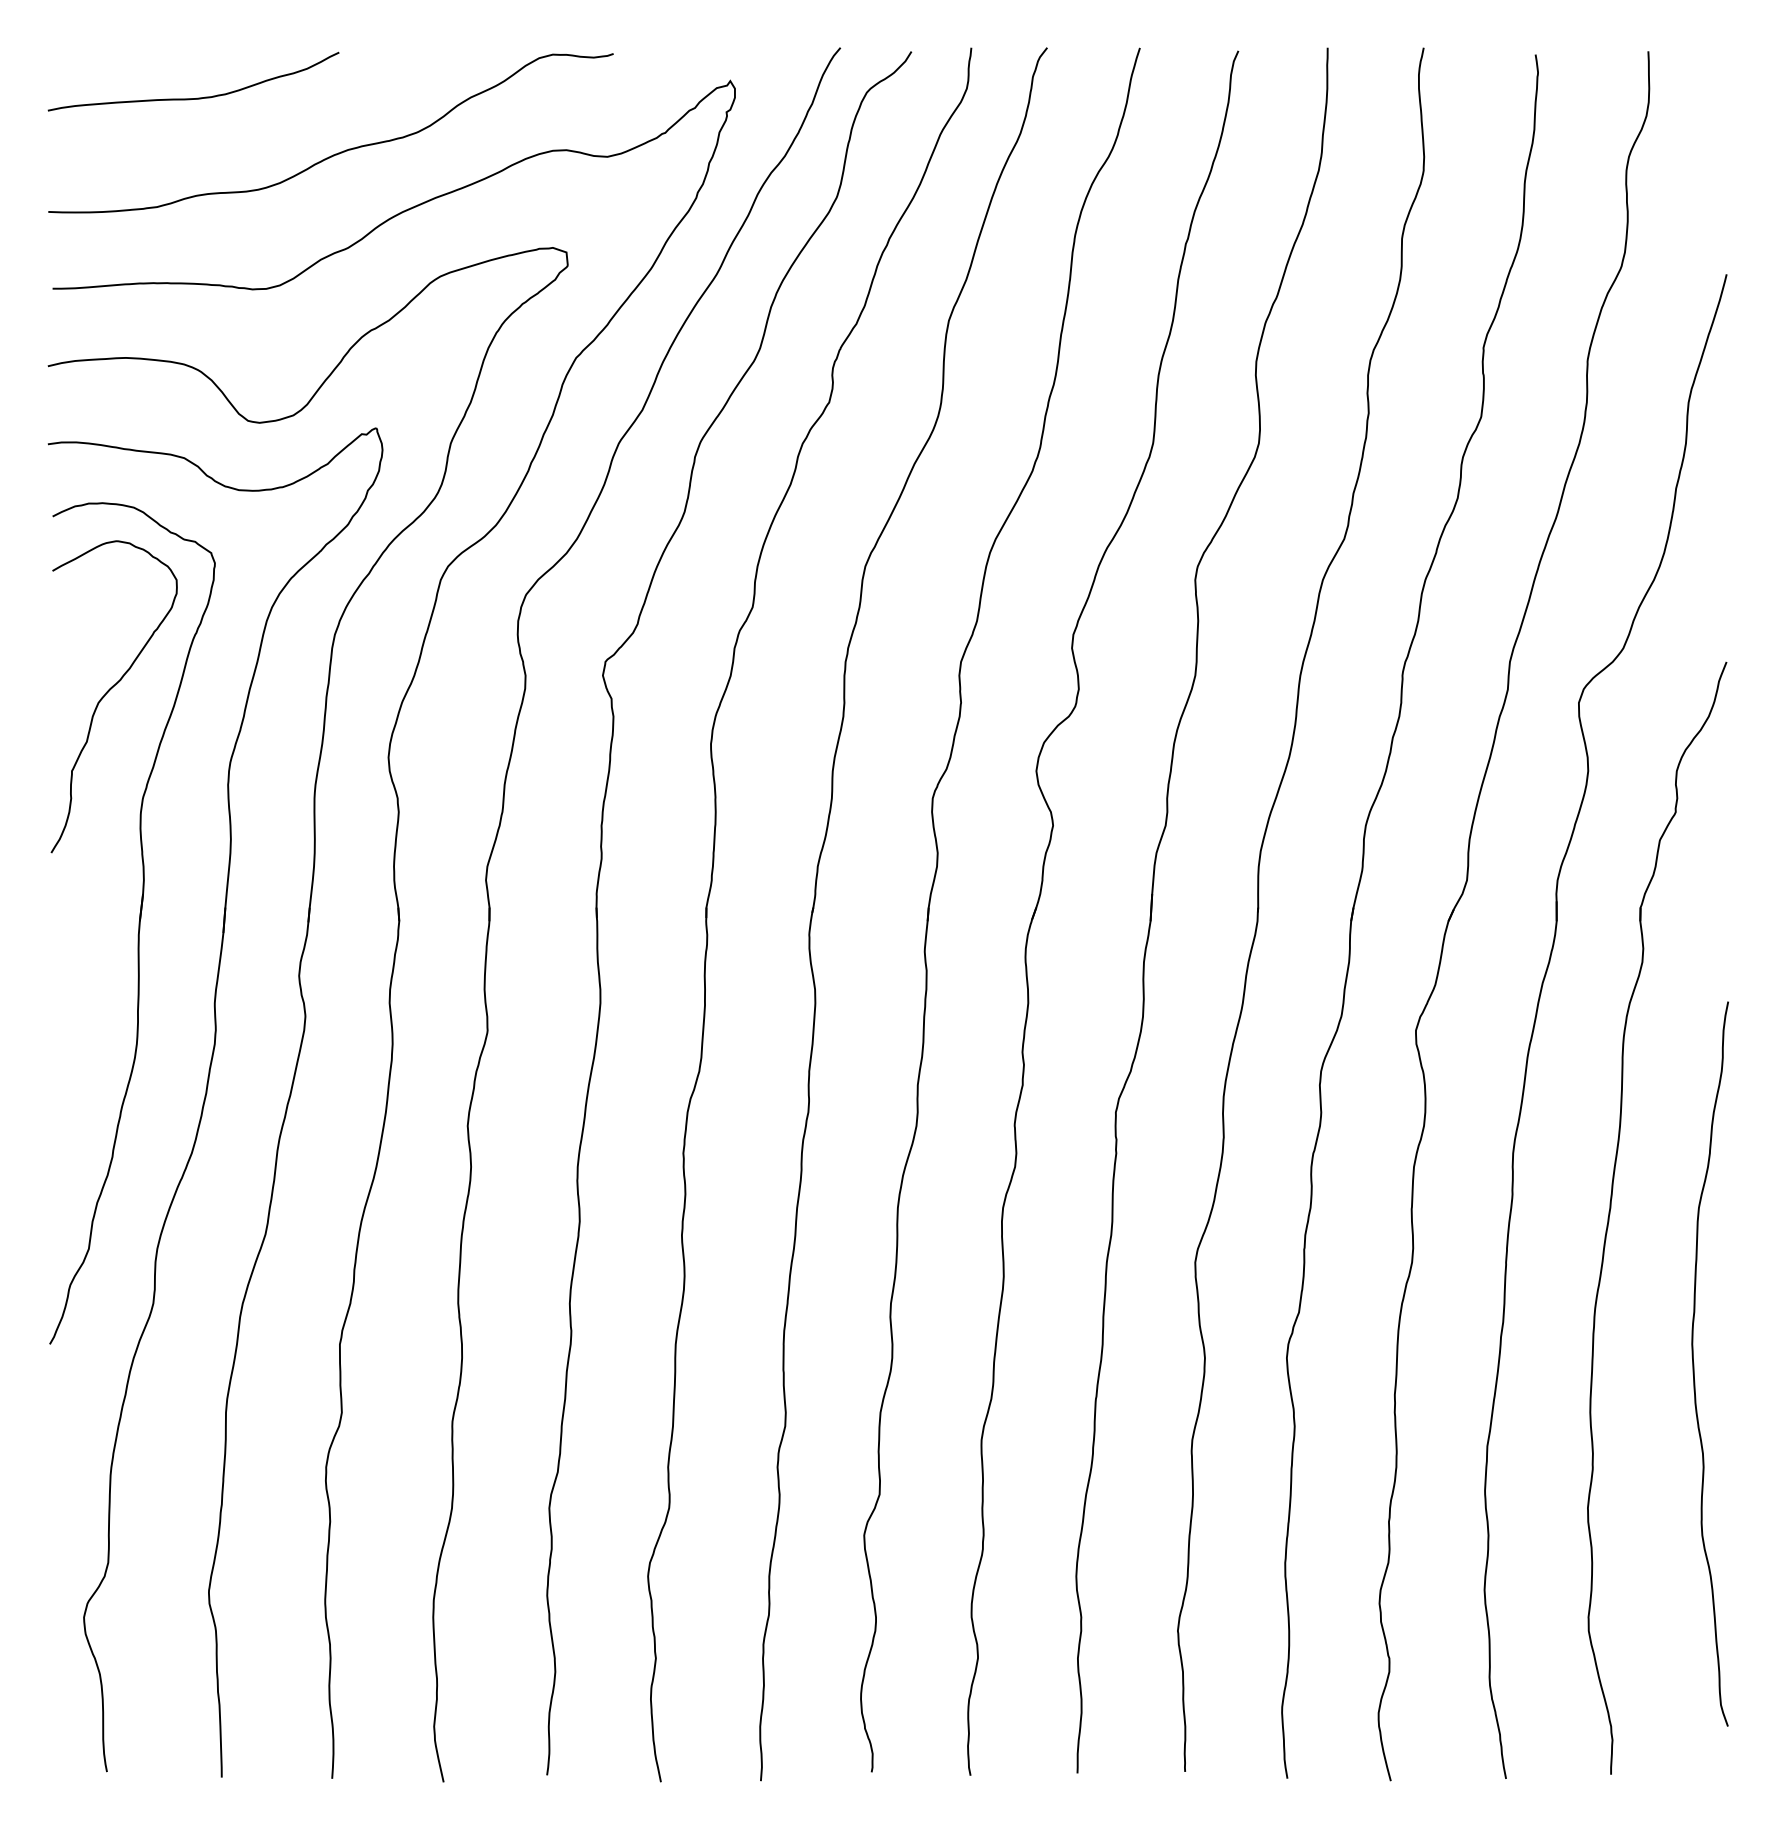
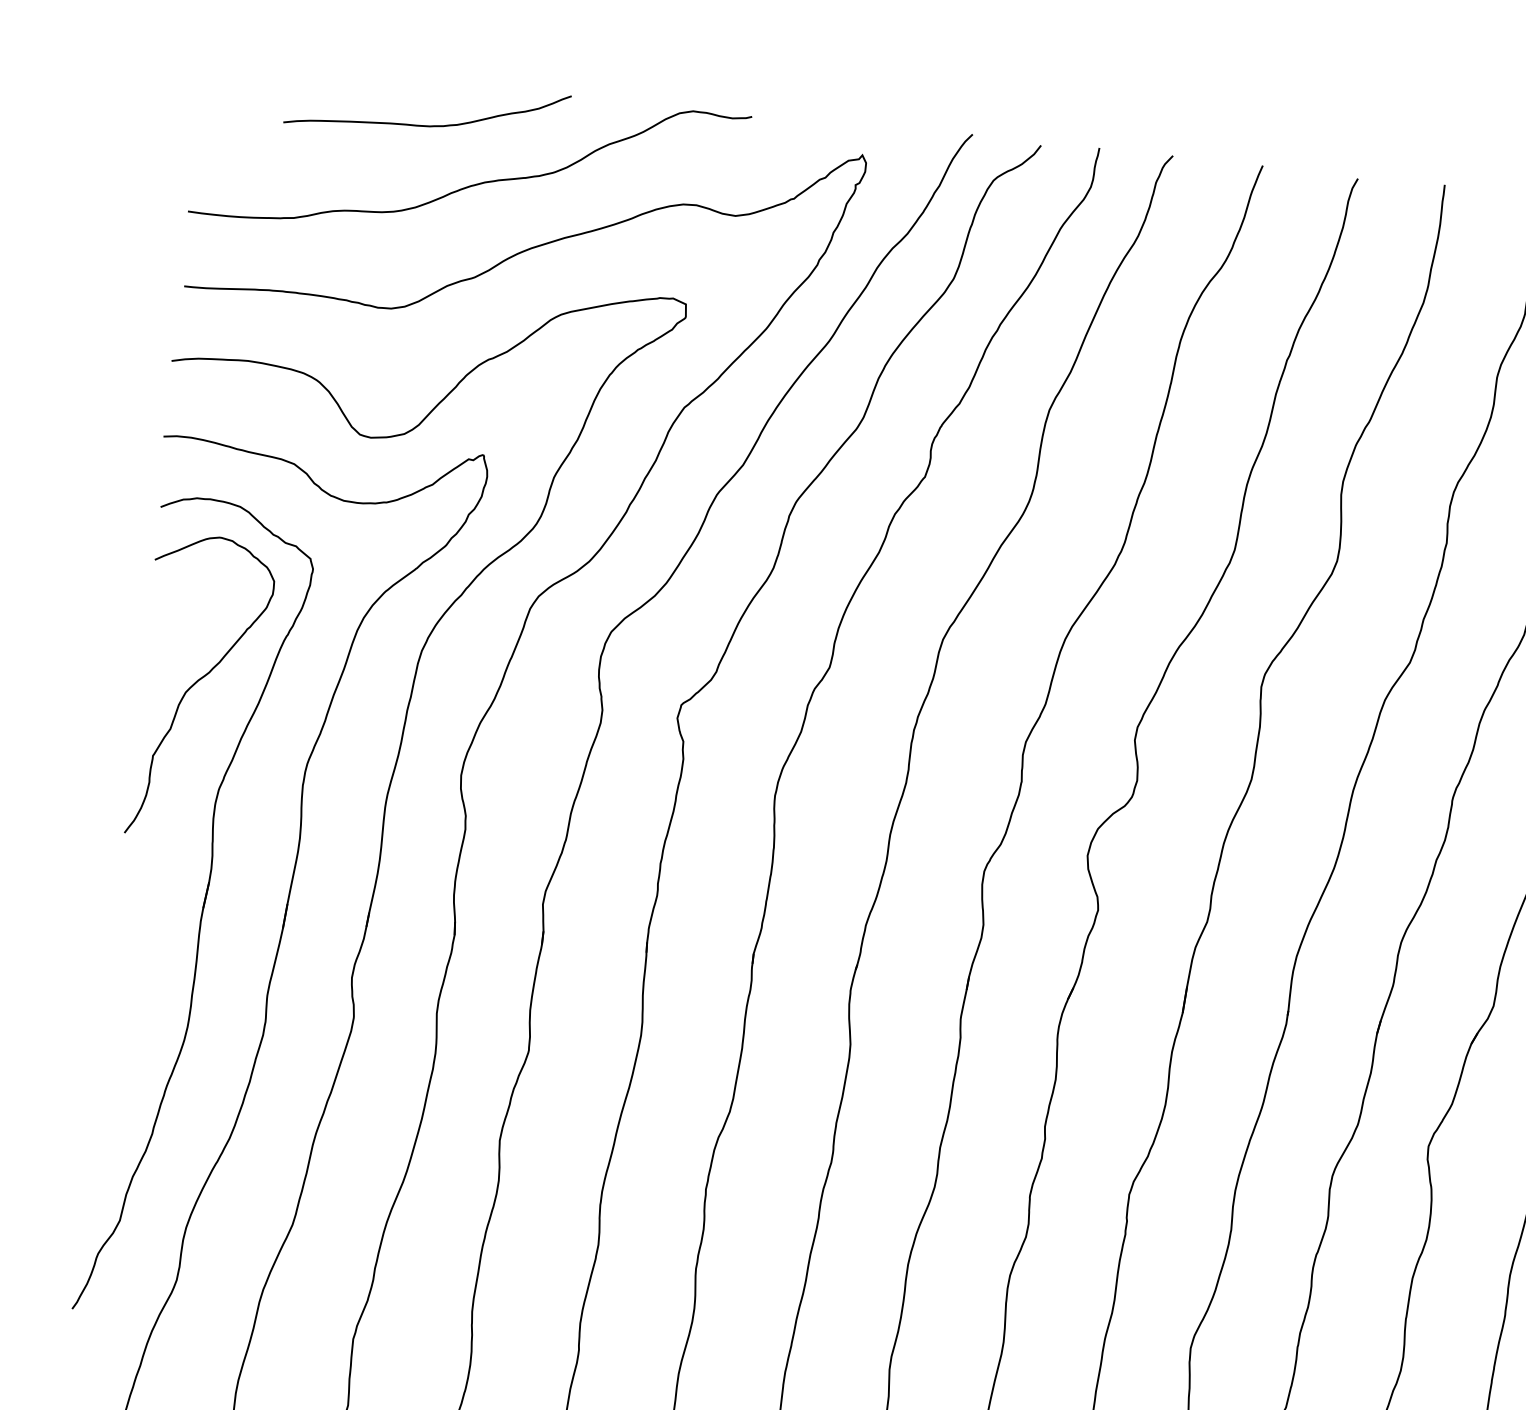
curve: (197, 97) -> (429, 125), moved

